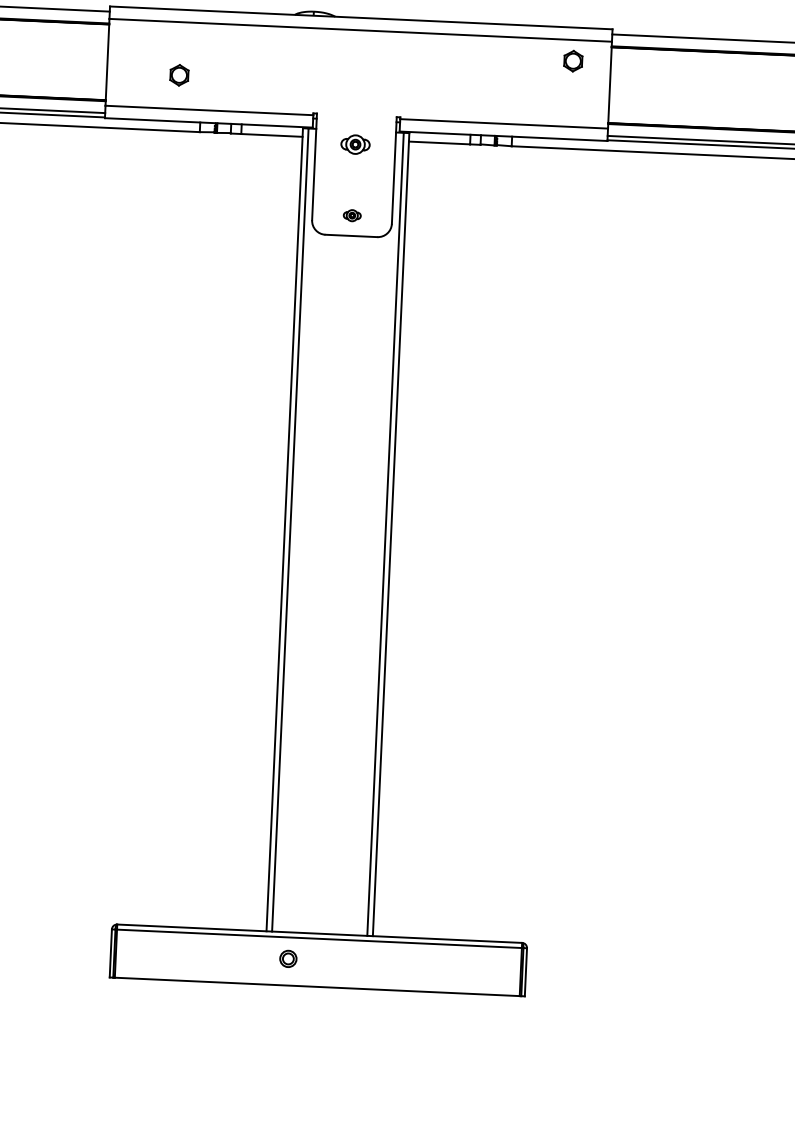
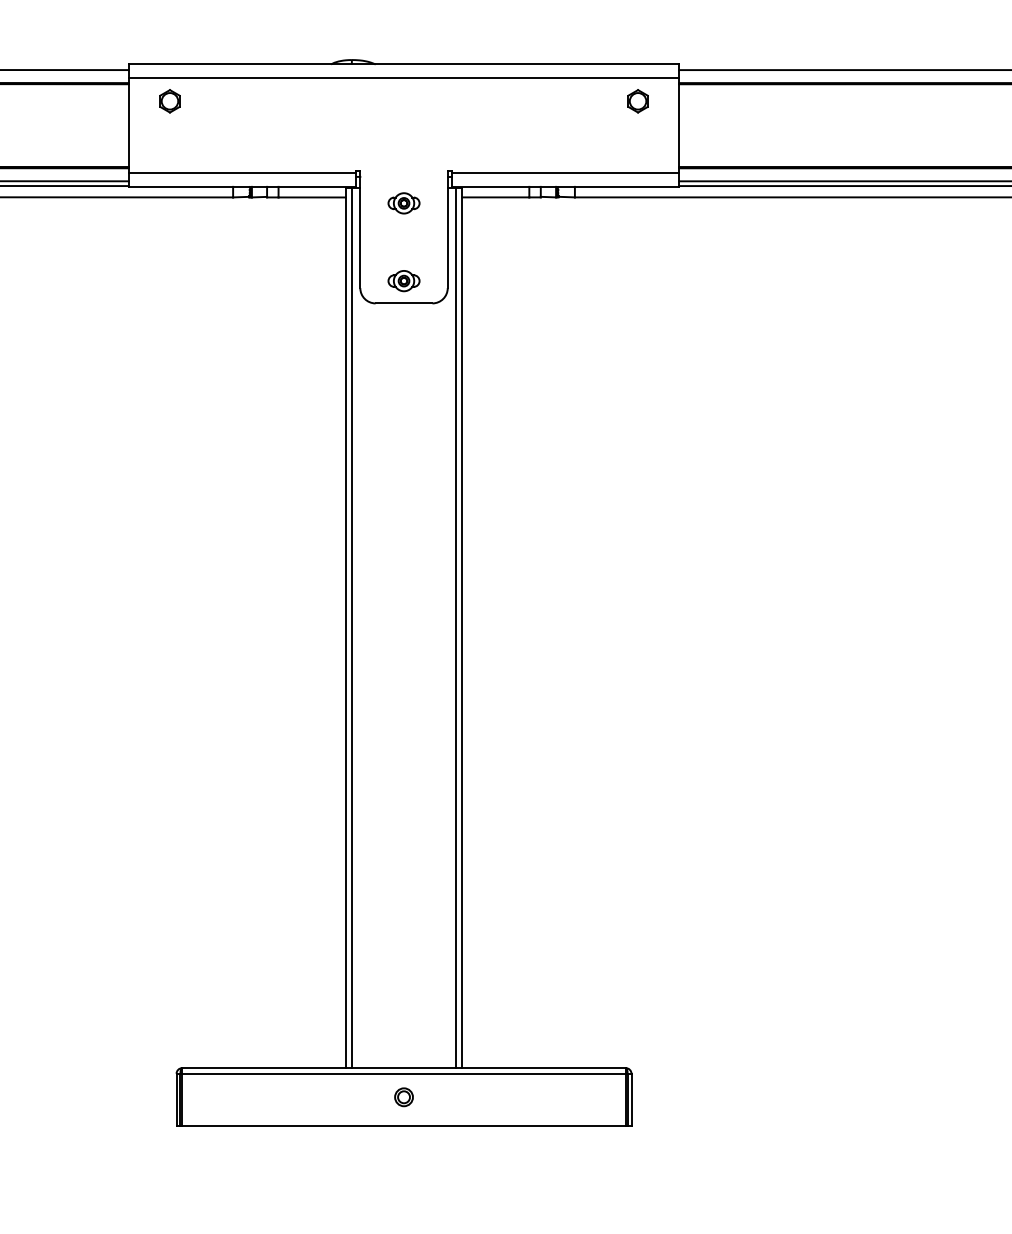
part: (178, 75) -> (169, 101), moved
part: (351, 215) -> (403, 281), size x1.67
part: (287, 959) -> (403, 1097), moved

